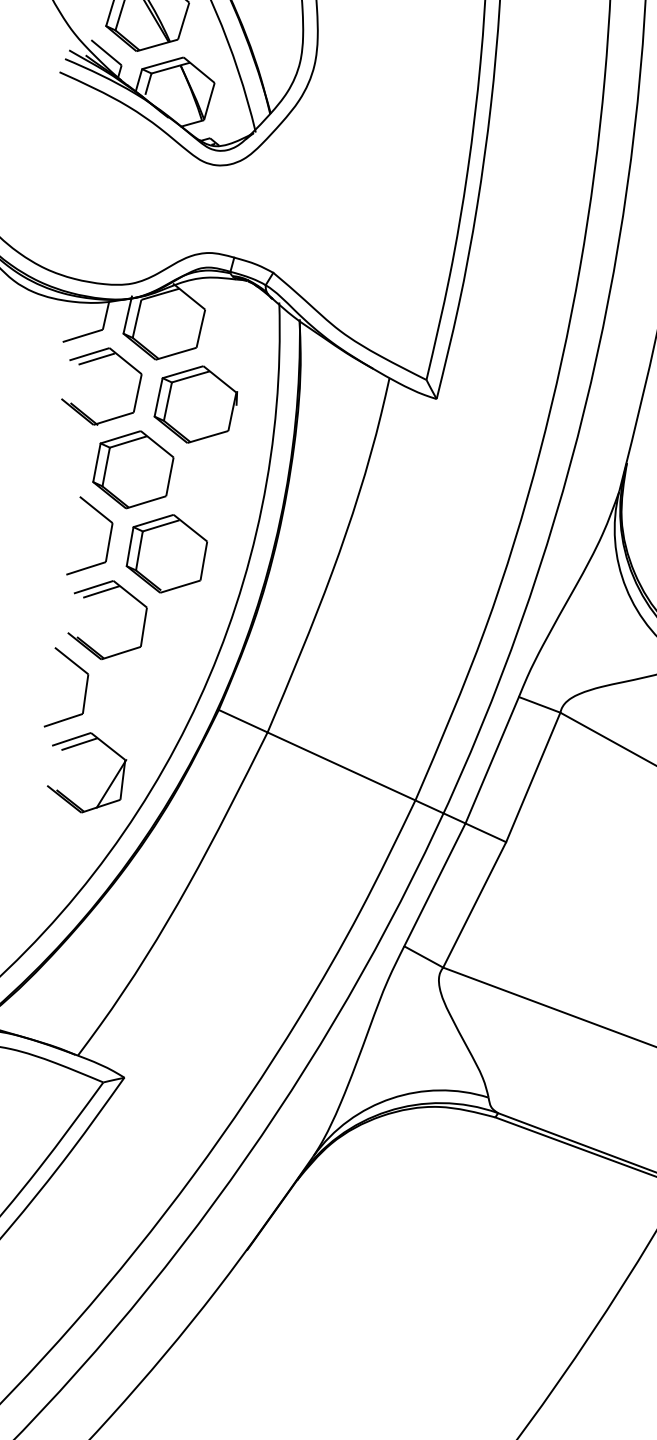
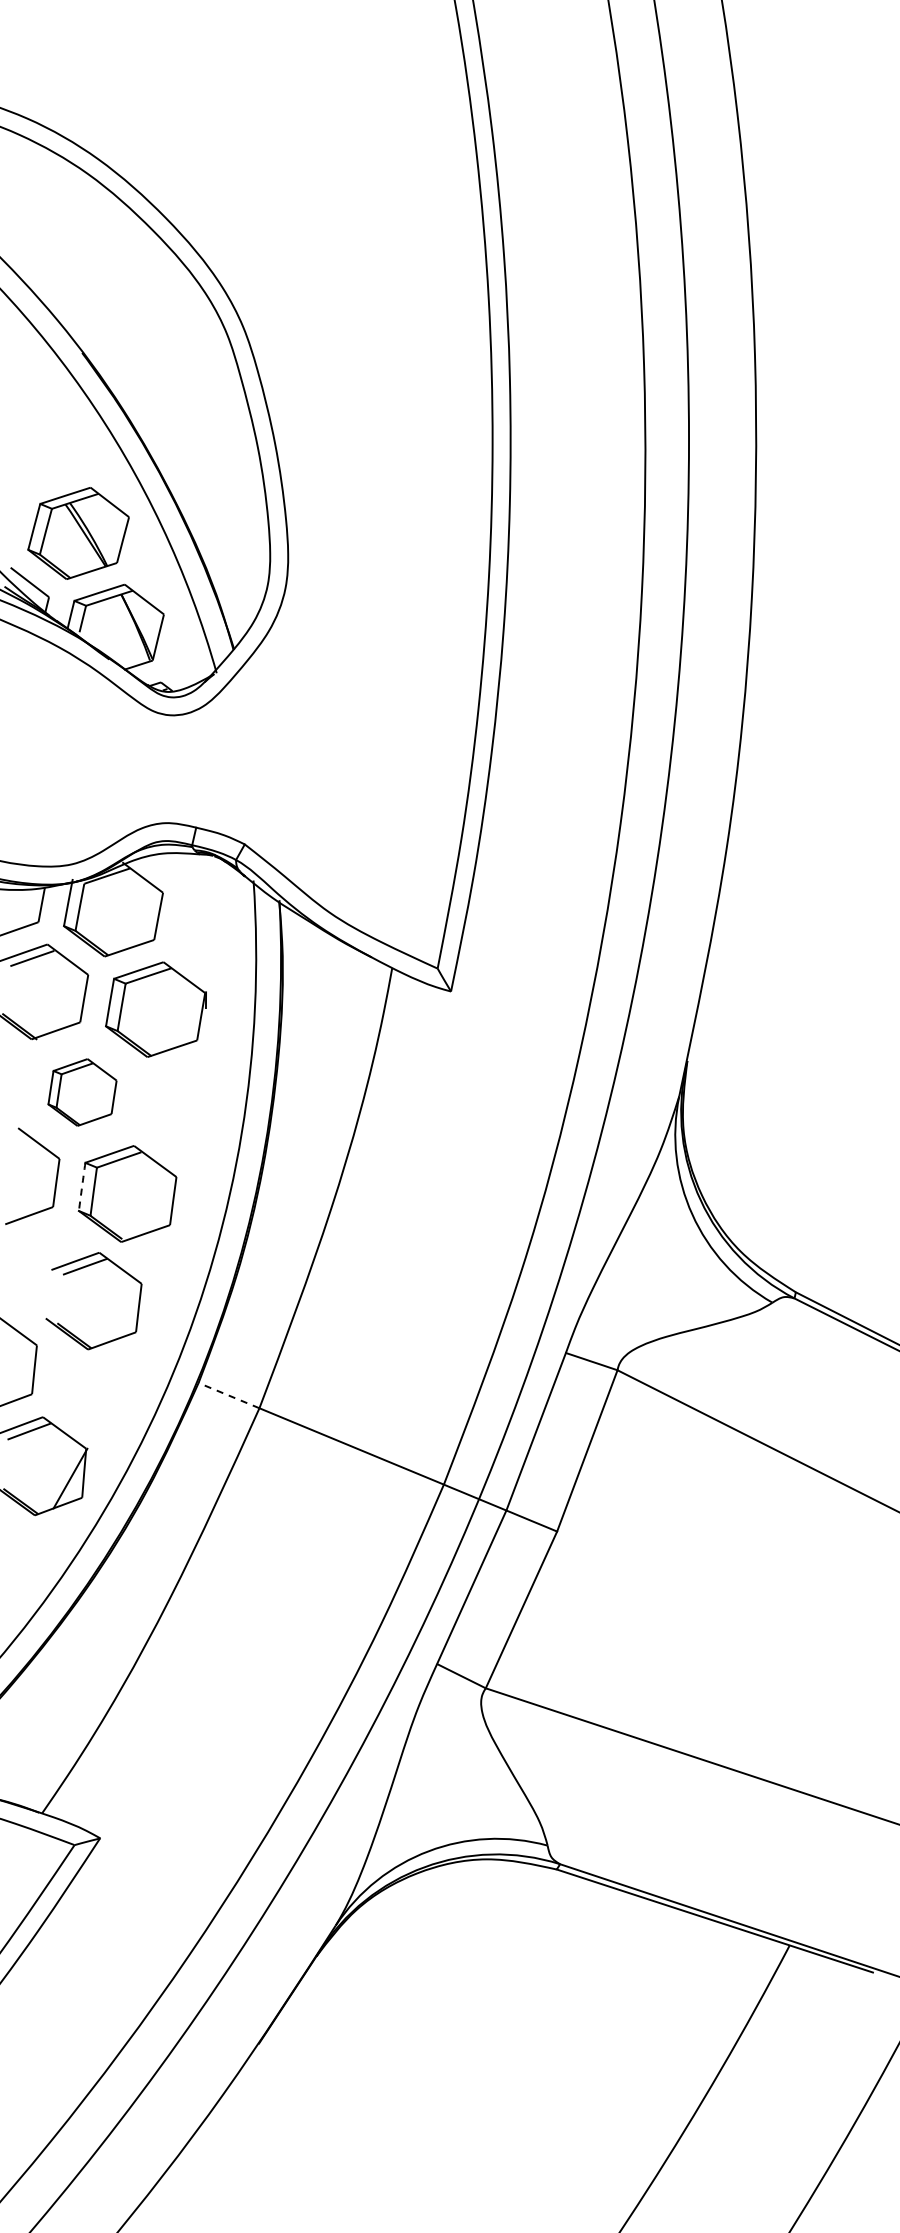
part: (133, 469) -> (82, 1092), size x0.7
arc: (130, 546) -> (82, 1186), solid -> dashed
part: (95, 594) -> (78, 1270), moved
line: (242, 721) -> (228, 1395), solid -> dashed

